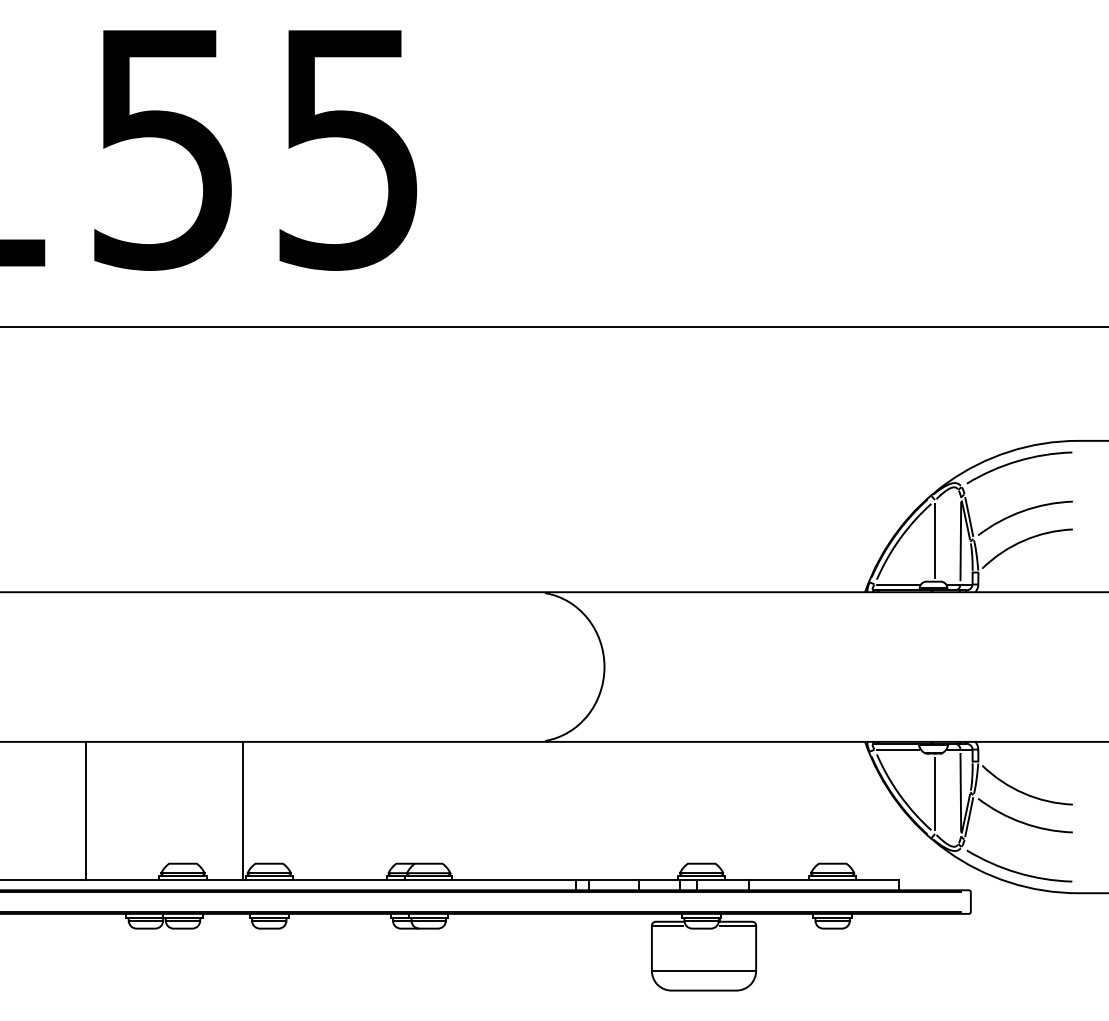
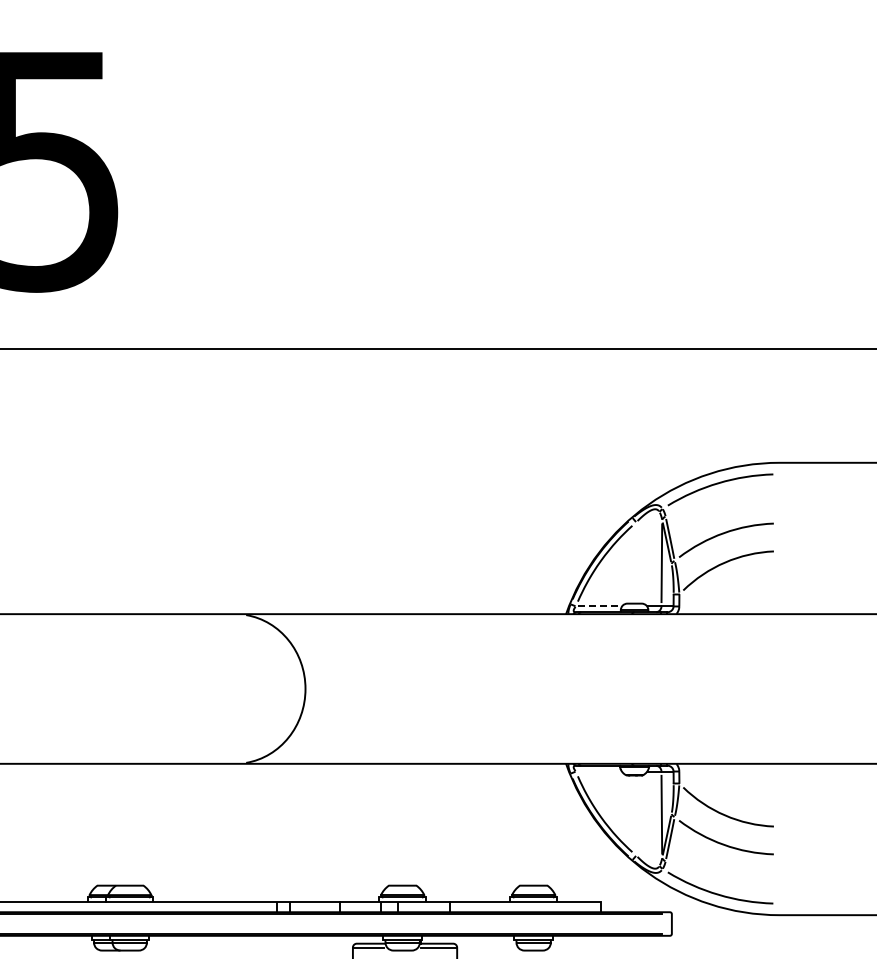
line: (935, 540) -> (636, 562), removed
line: (897, 584) -> (598, 606), solid -> dashed
line: (897, 749) -> (598, 771), removed
line: (935, 793) -> (636, 815), removed

